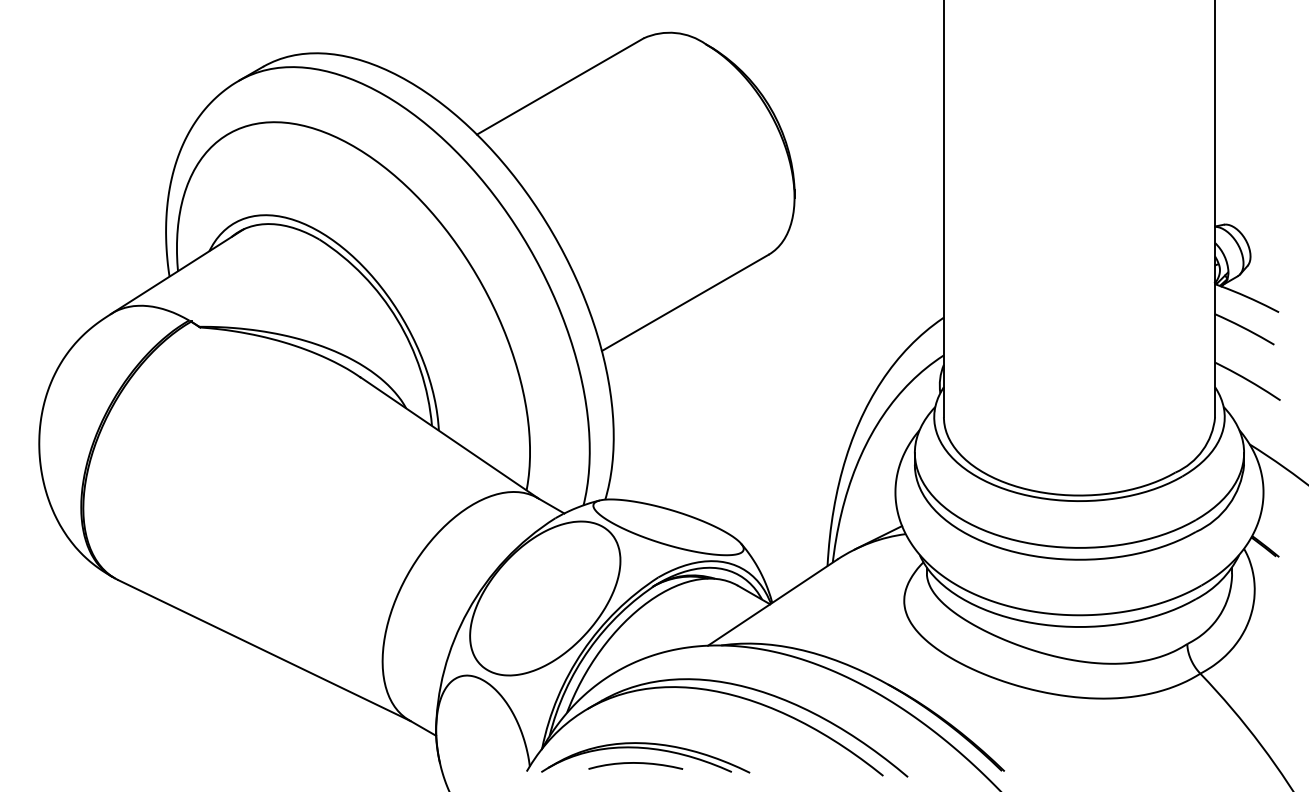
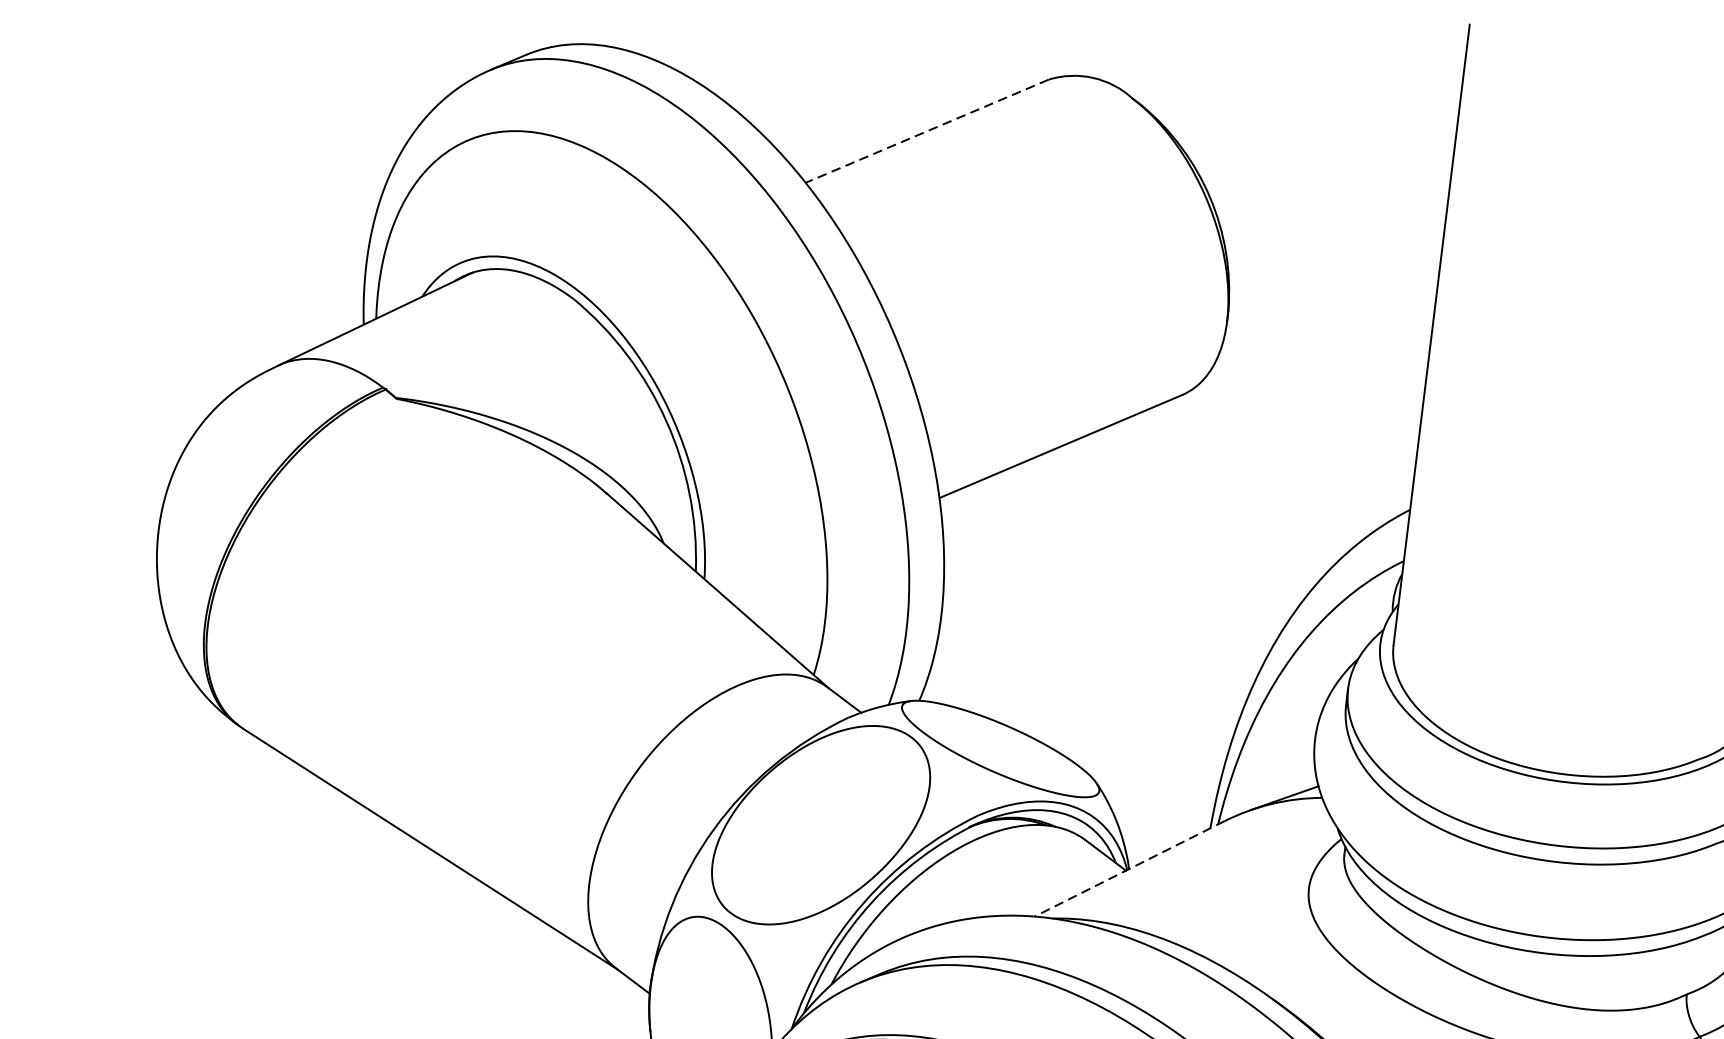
line: (559, 86) -> (925, 131), solid -> dashed
line: (772, 602) -> (1129, 868), solid -> dashed

